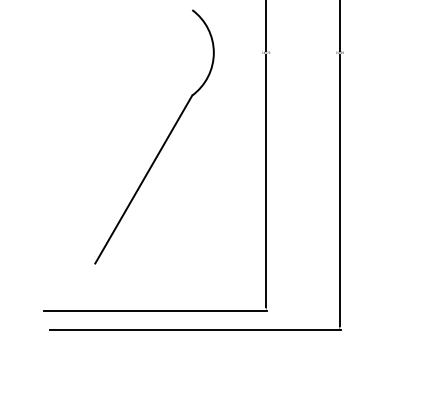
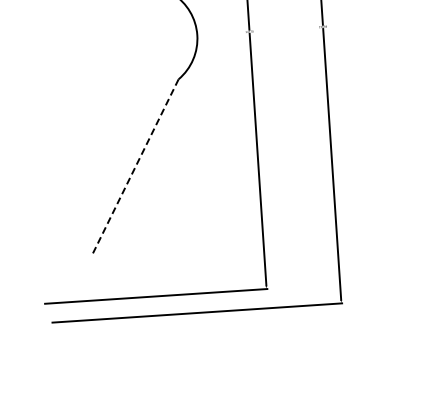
line: (143, 179) -> (135, 166), solid -> dashed

